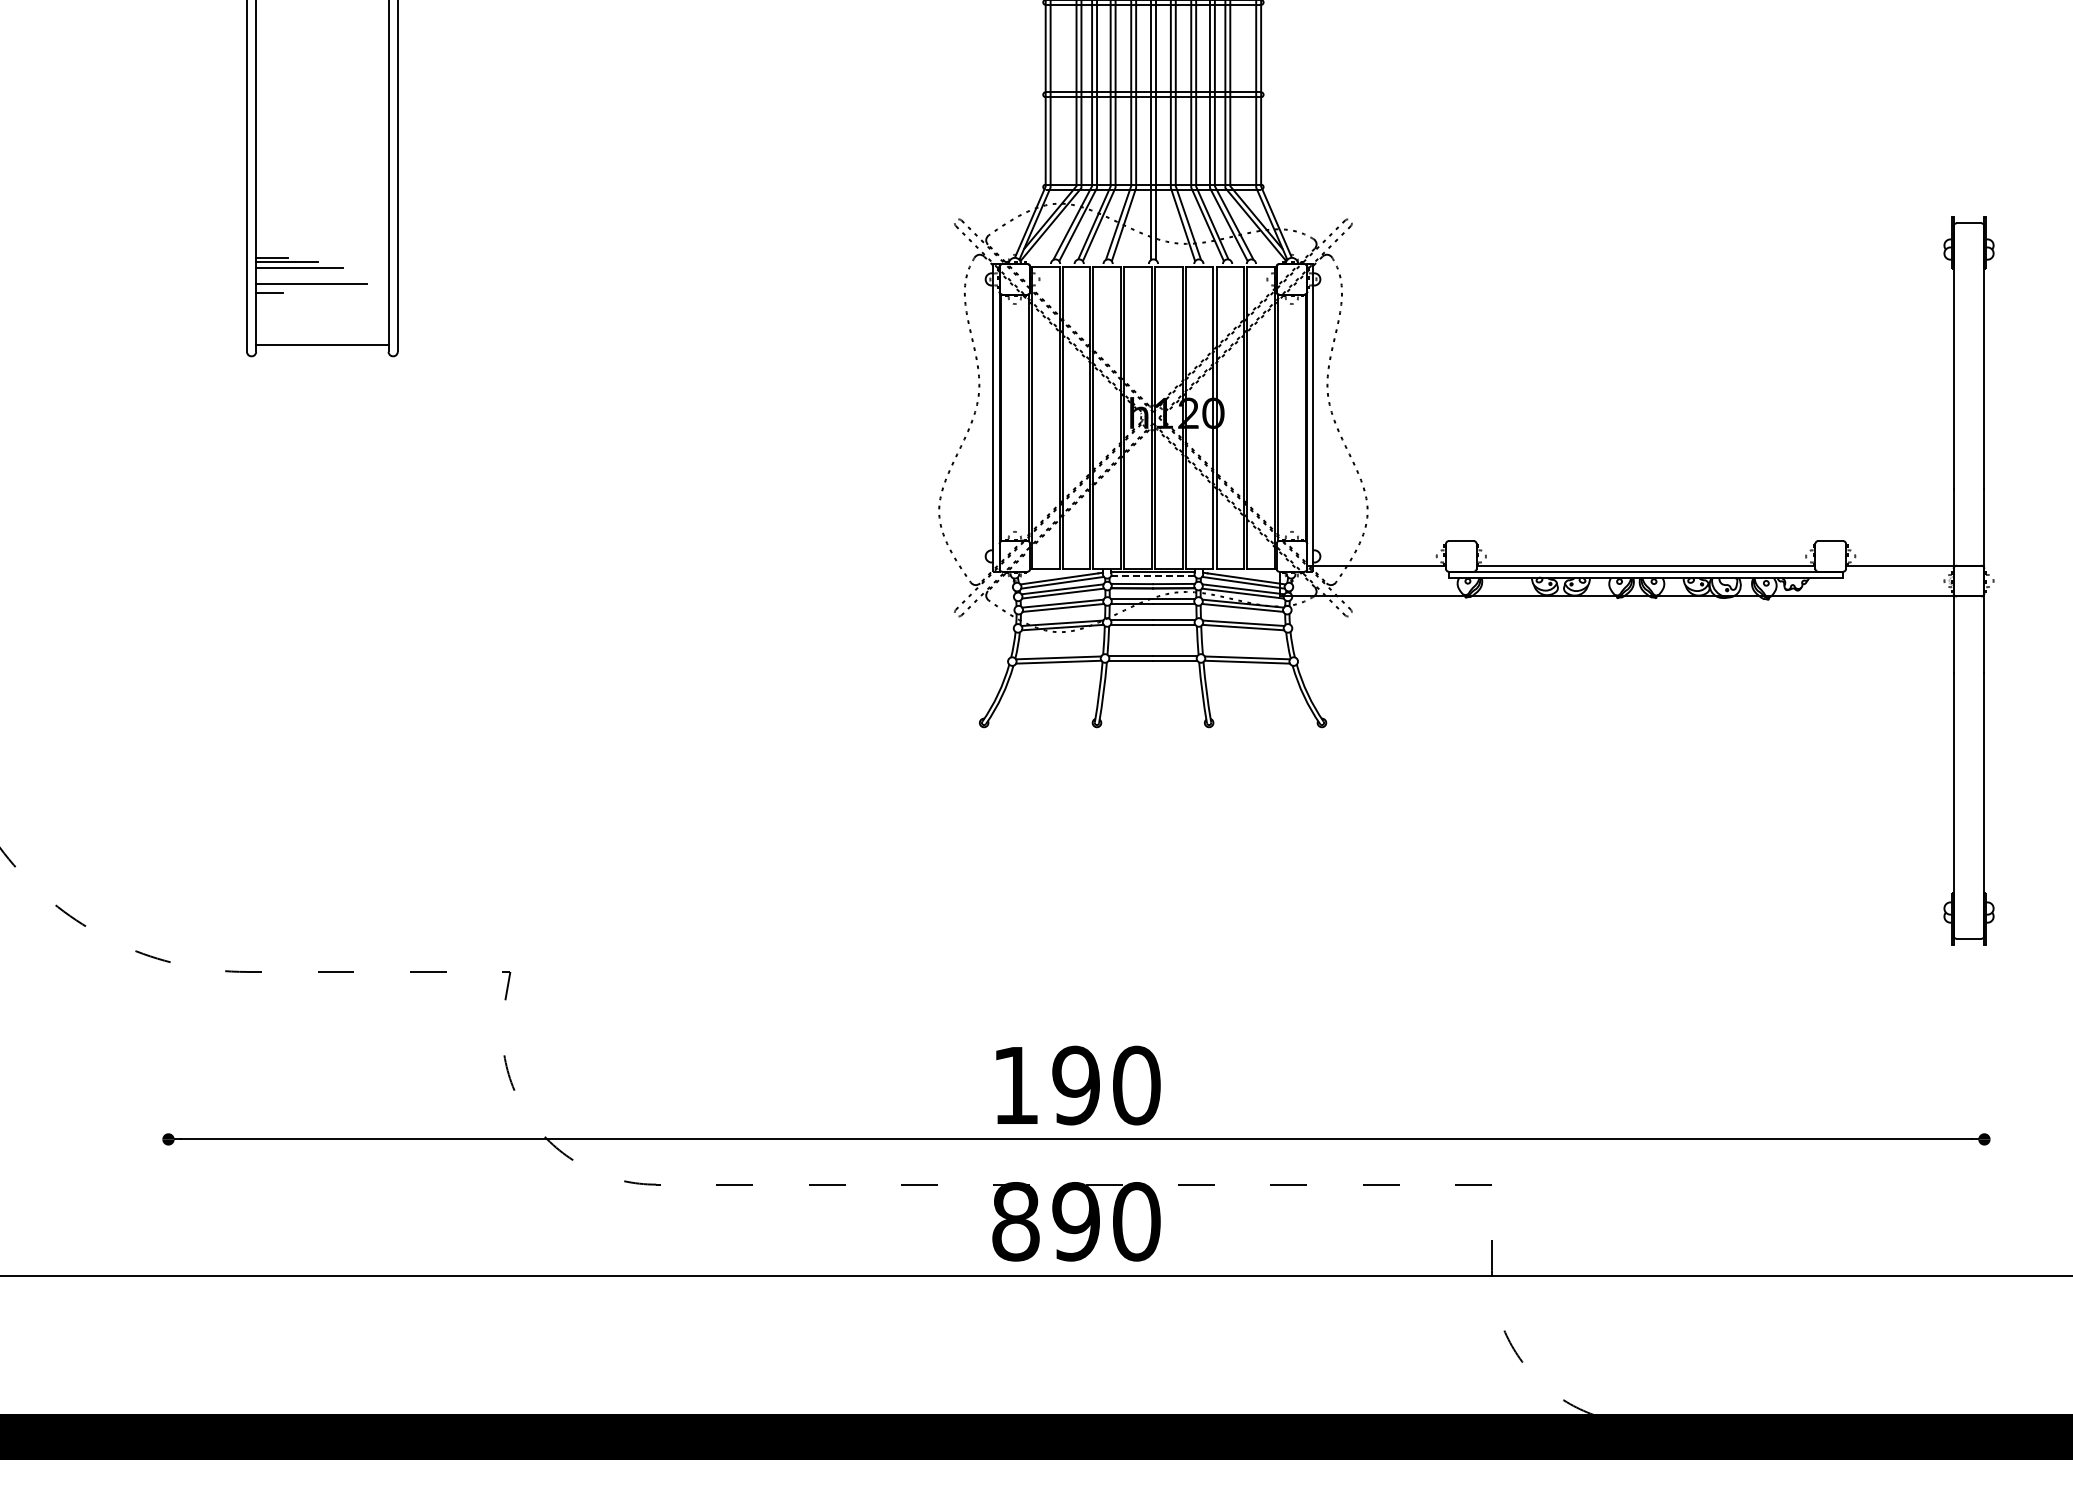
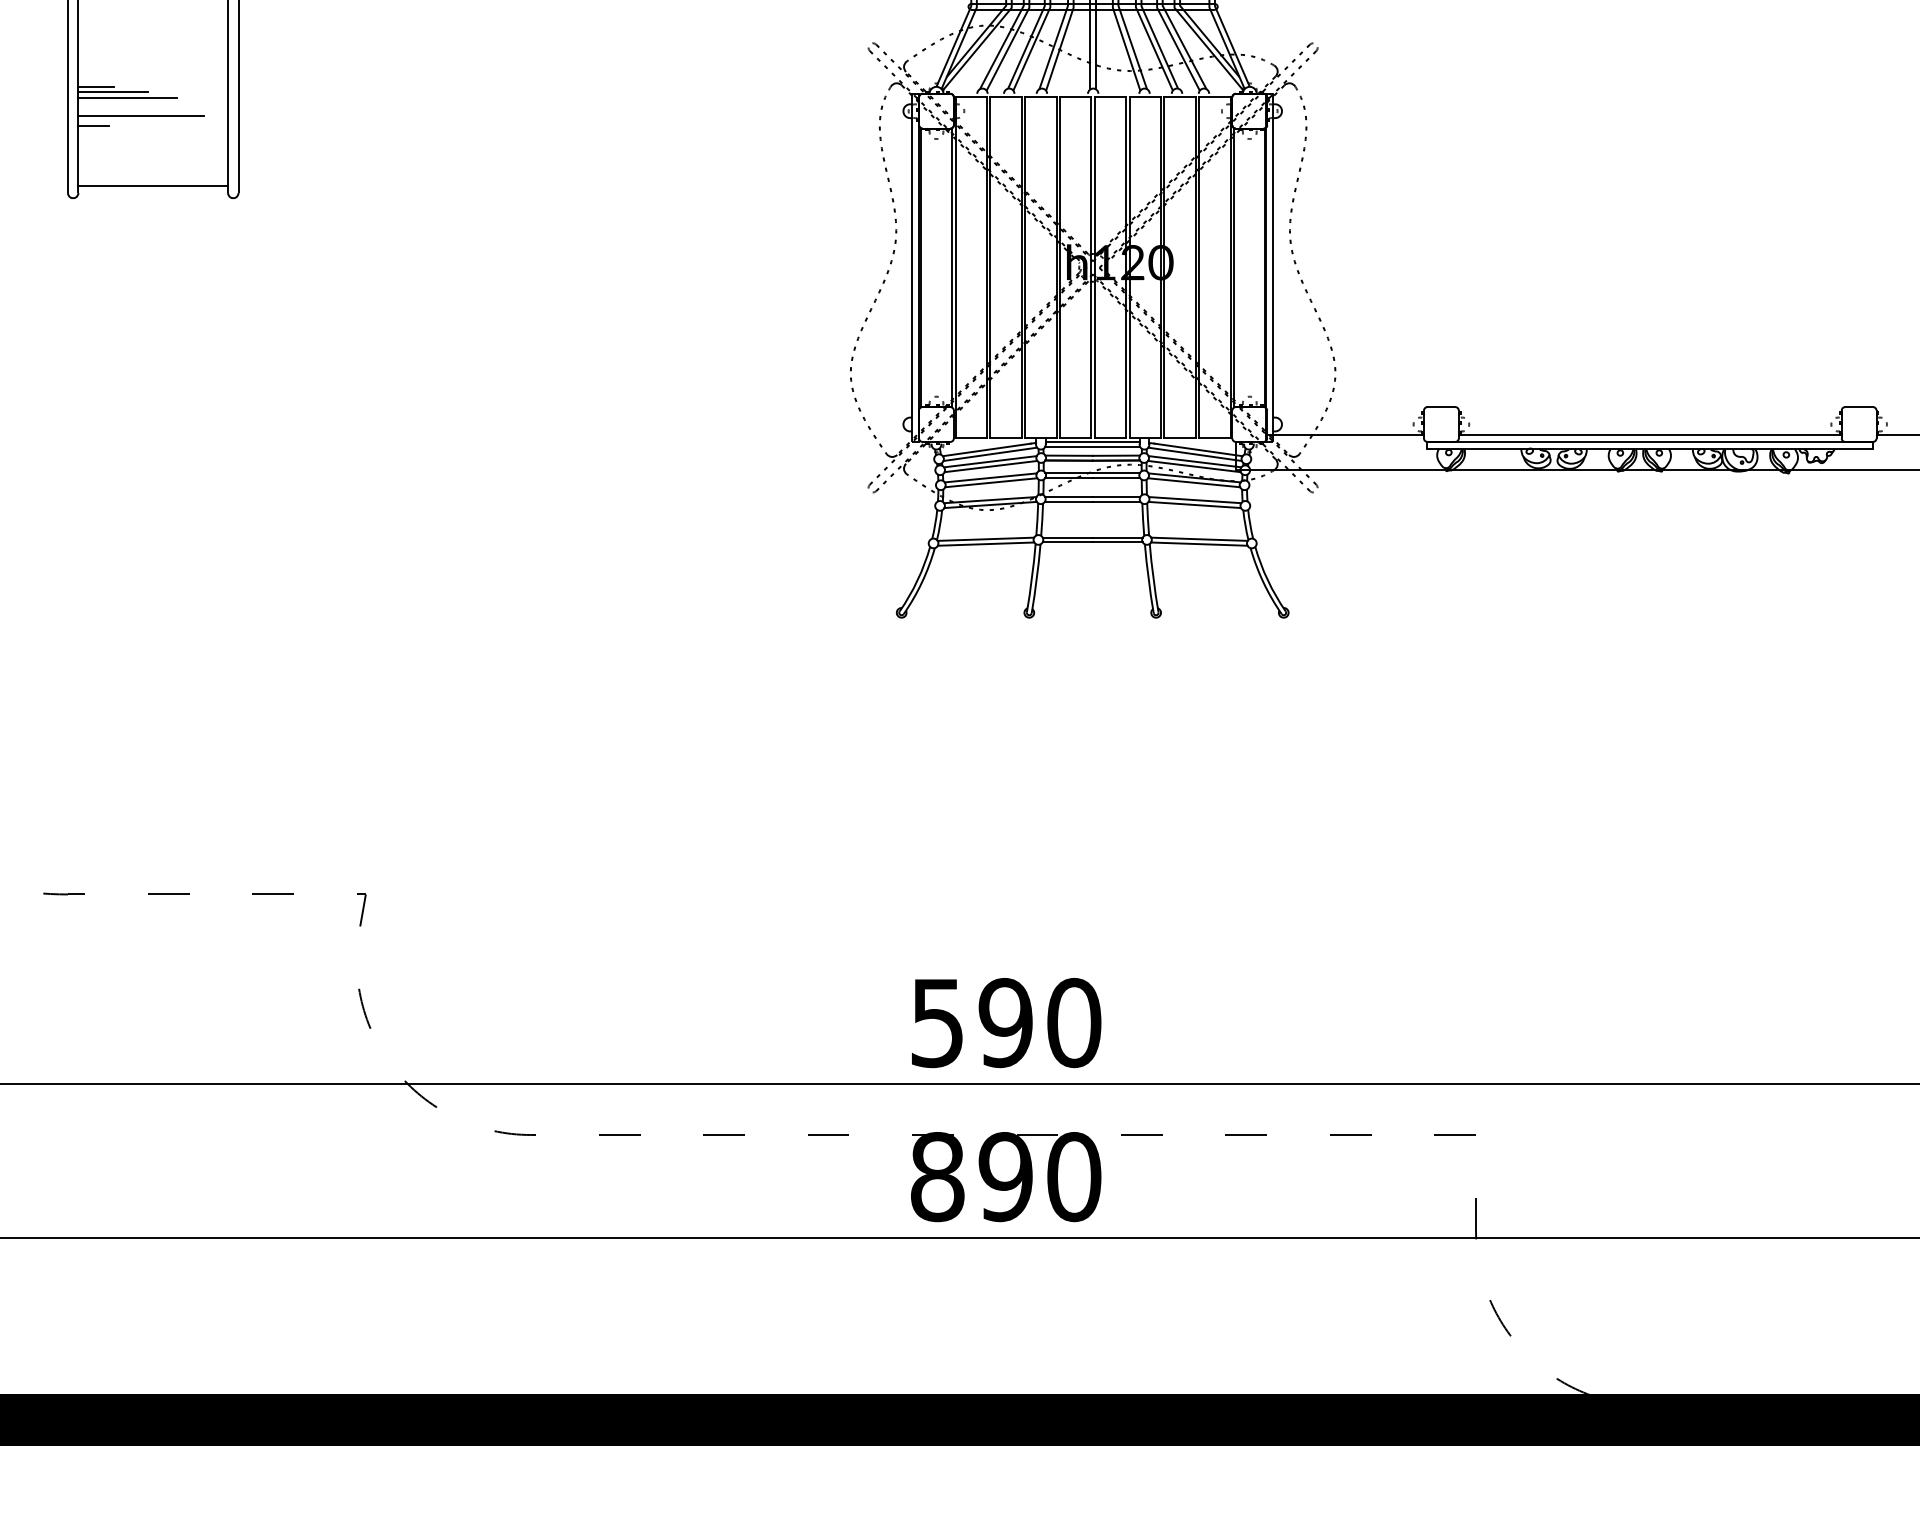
line: (1153, 576) -> (1093, 447), dashed -> solid
text: (1015, 1086) -> (937, 1024), 190 -> 590

